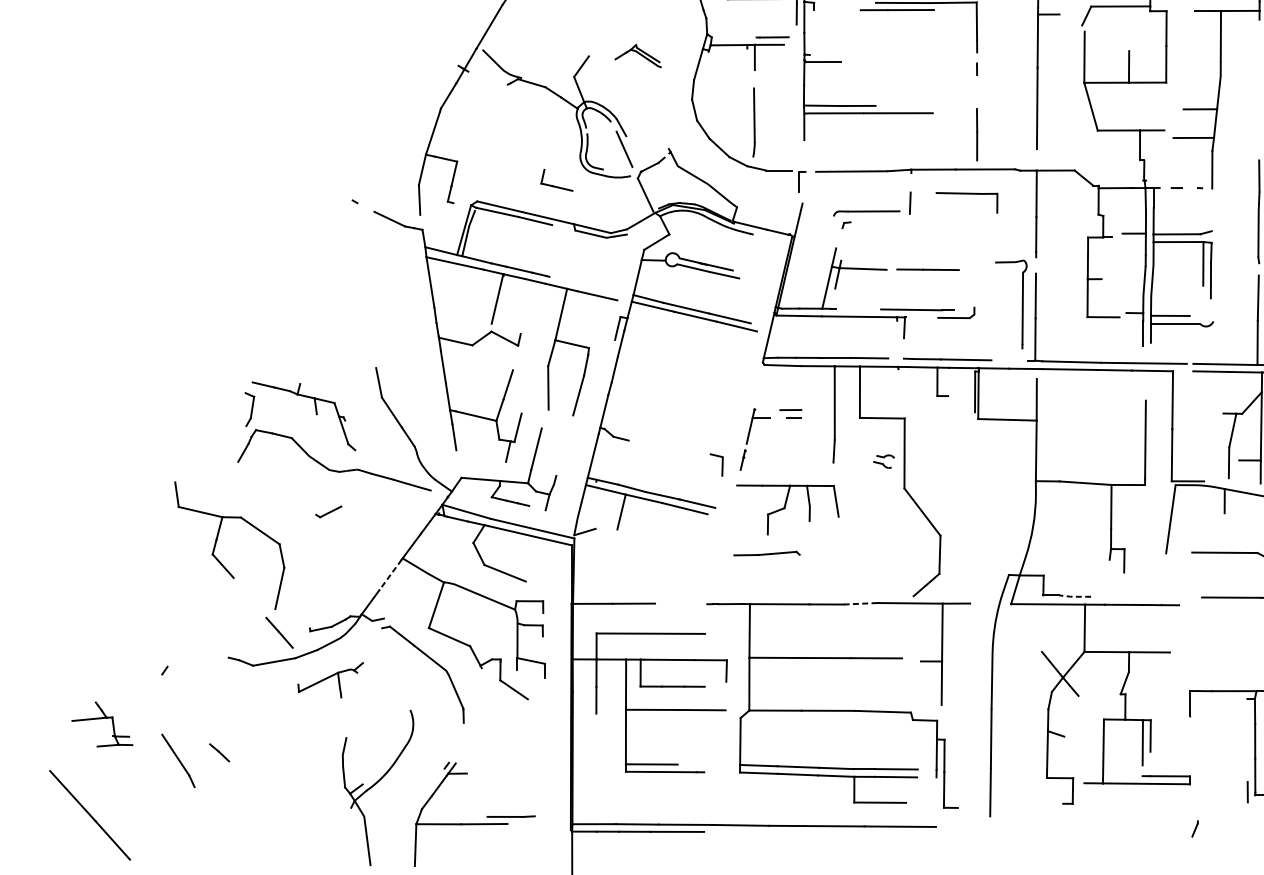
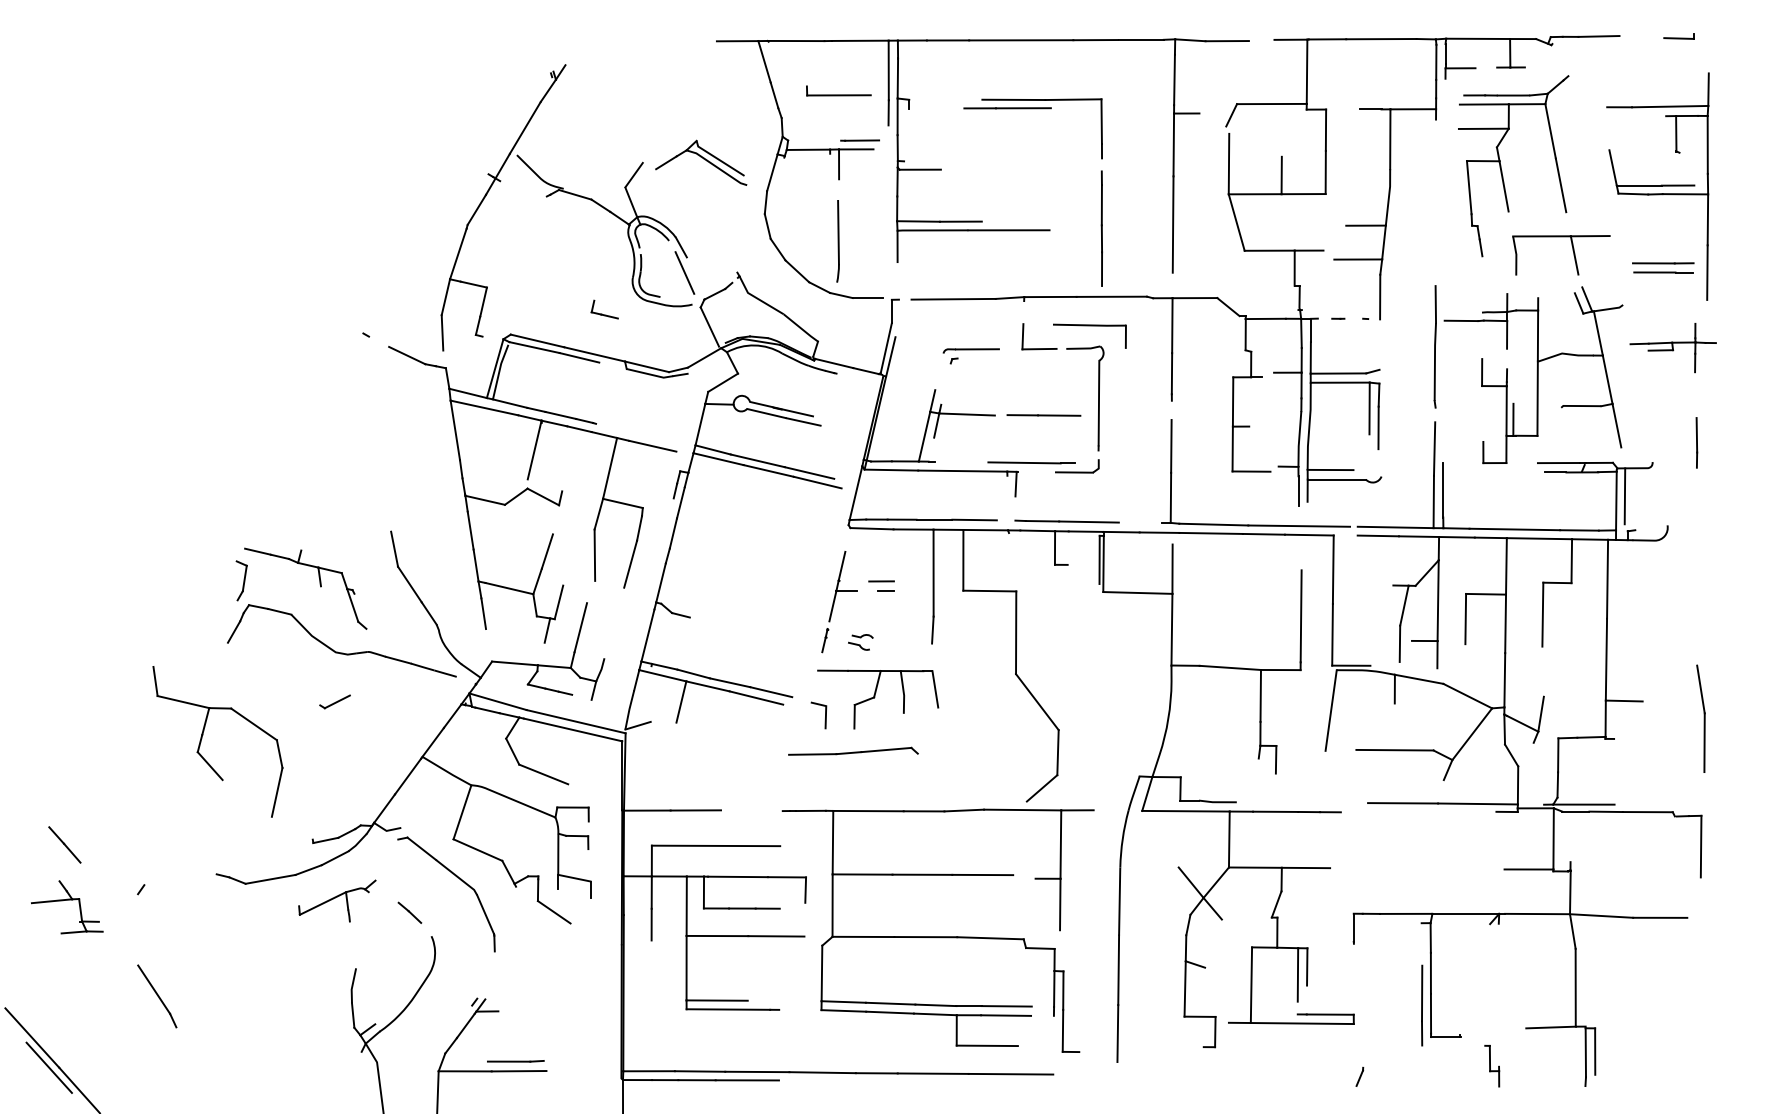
part: (638, 55) -> (701, 162), size x1.67
line: (976, 92) -> (1101, 205), added
part: (556, 180) -> (604, 309), size x0.71
line: (794, 213) -> (885, 348), added
line: (924, 213) -> (1039, 348), added
part: (865, 219) -> (970, 356), size x0.71
part: (1022, 304) -> (1098, 398), moved
line: (756, 396) -> (841, 565), added
part: (883, 461) -> (860, 642), moved
line: (722, 465) -> (825, 715), moved
part: (767, 553) -> (853, 750), size x1.67
line: (390, 575) -> (407, 776), dashed -> solid
line: (1074, 596) -> (1217, 802), dashed -> solid
line: (860, 603) -> (964, 810), dashed -> solid
line: (279, 632) -> (64, 844), moved
part: (102, 718) -> (67, 900), moved
line: (219, 752) -> (409, 912), moved
line: (1248, 758) -> (1422, 993), added
line: (510, 816) -> (515, 1061), moved
line: (86, 821) -> (48, 1067), added

